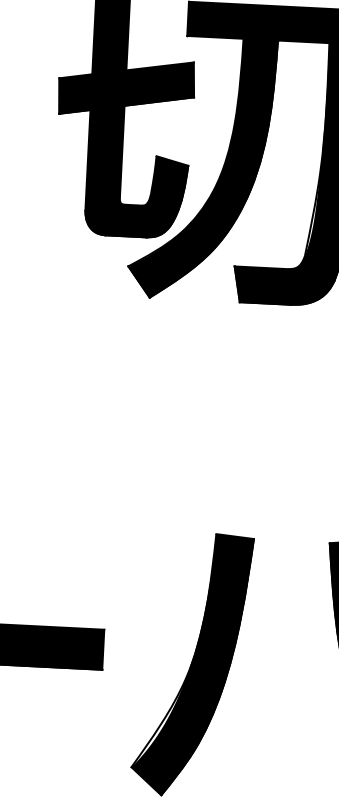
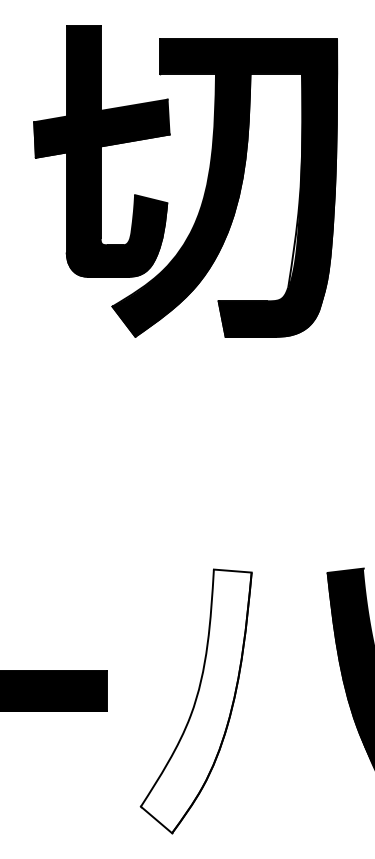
fill: (191, 664) -> (195, 701), removed

